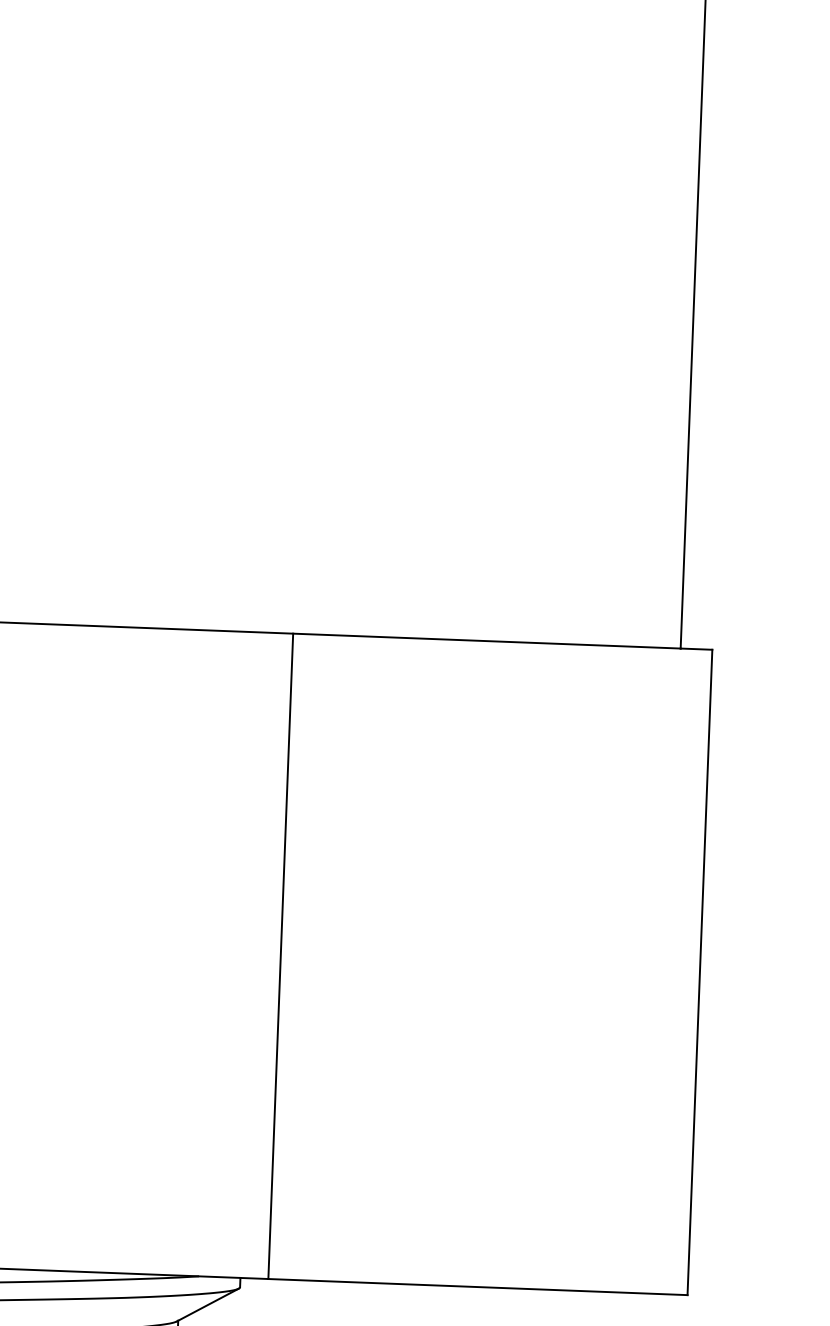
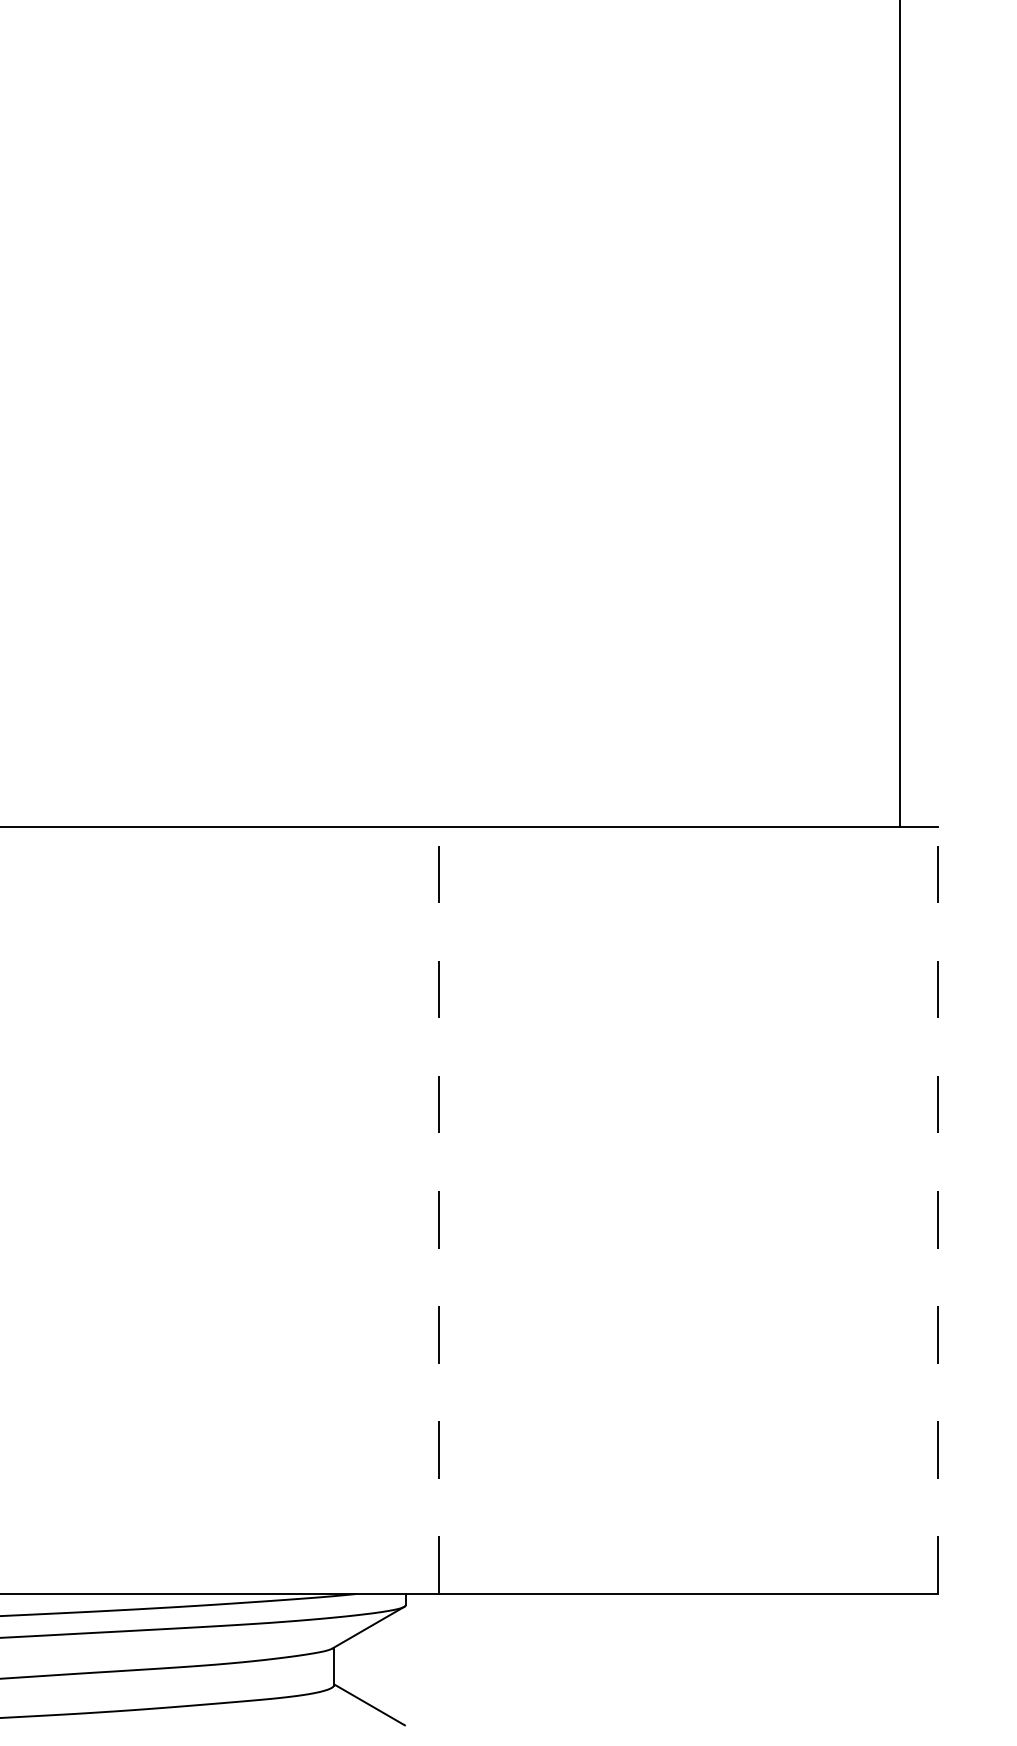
line: (281, 956) -> (439, 1210), solid -> dashed
line: (699, 972) -> (937, 1210), solid -> dashed

